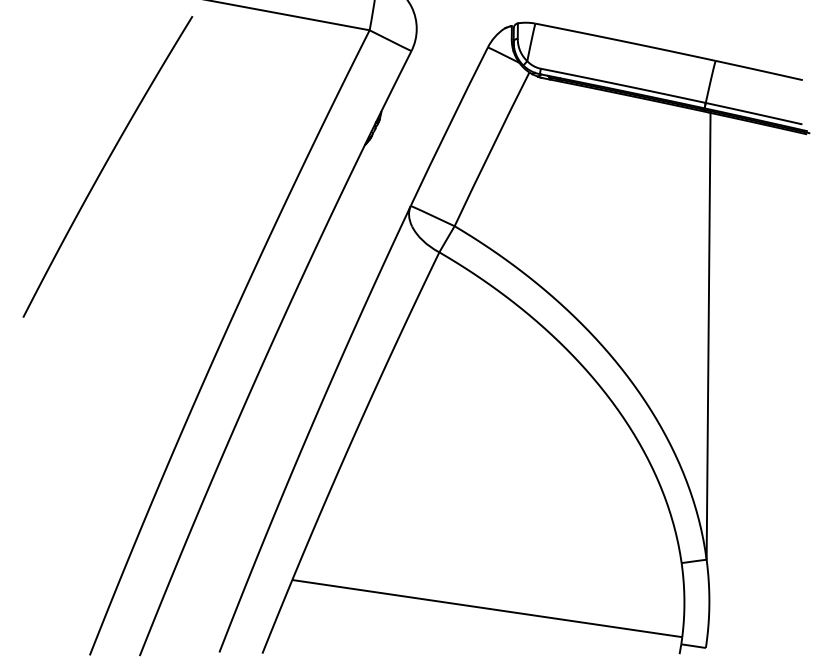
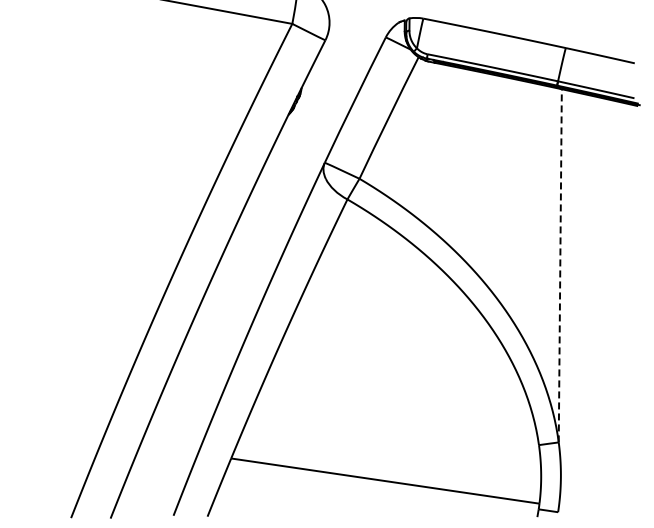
curve: (106, 165) -> (84, 130), removed
line: (708, 335) -> (560, 265), solid -> dashed

